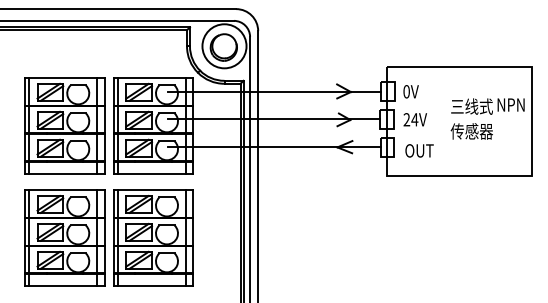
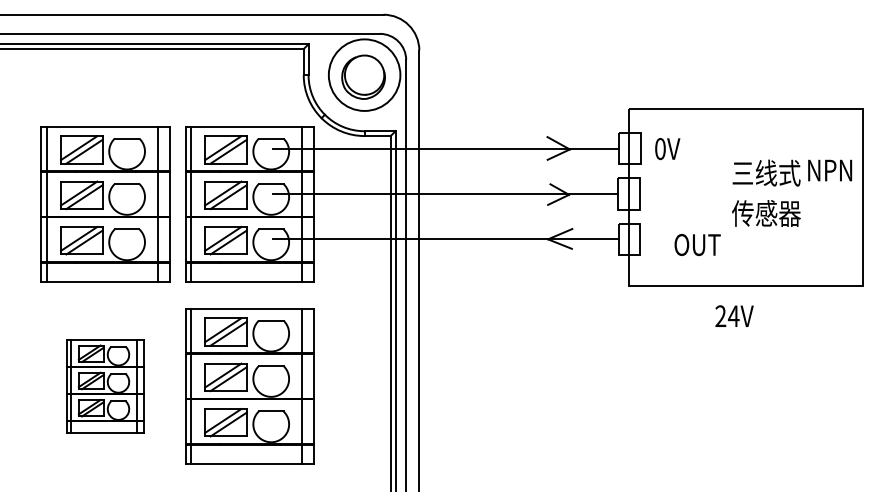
text: (414, 119) -> (733, 315), moved
text: (419, 150) -> (697, 244), moved
part: (64, 237) -> (104, 385), size x0.6

